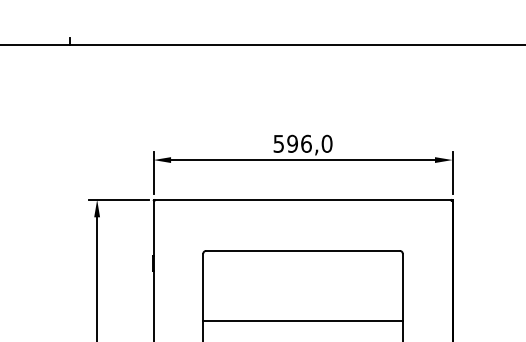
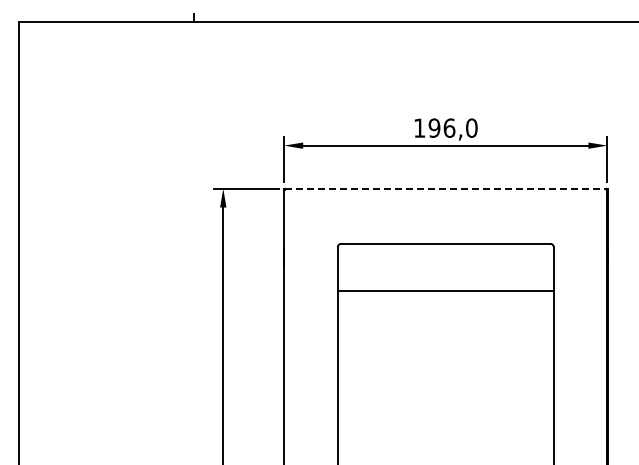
text: (278, 143) -> (419, 127), 596,0 -> 196,0
line: (302, 199) -> (445, 188), solid -> dashed
line: (302, 320) -> (445, 290), moved

